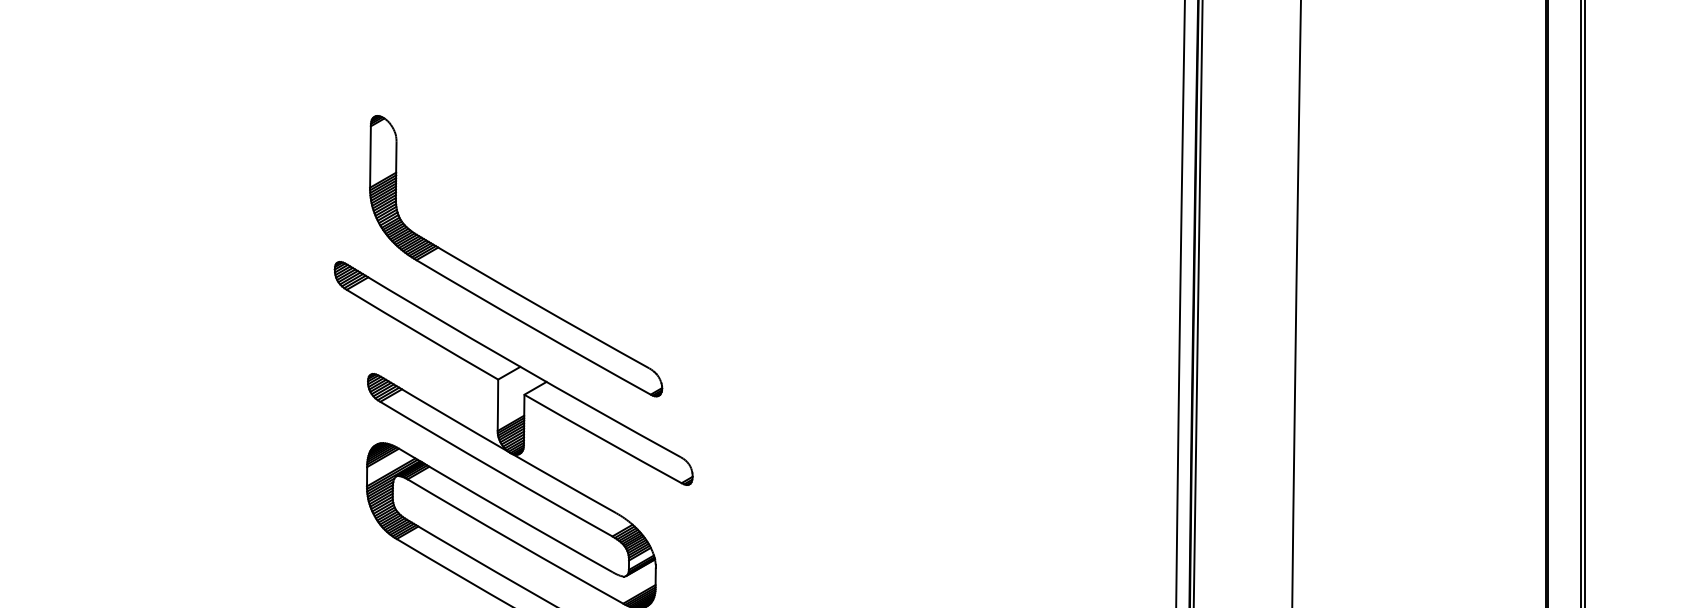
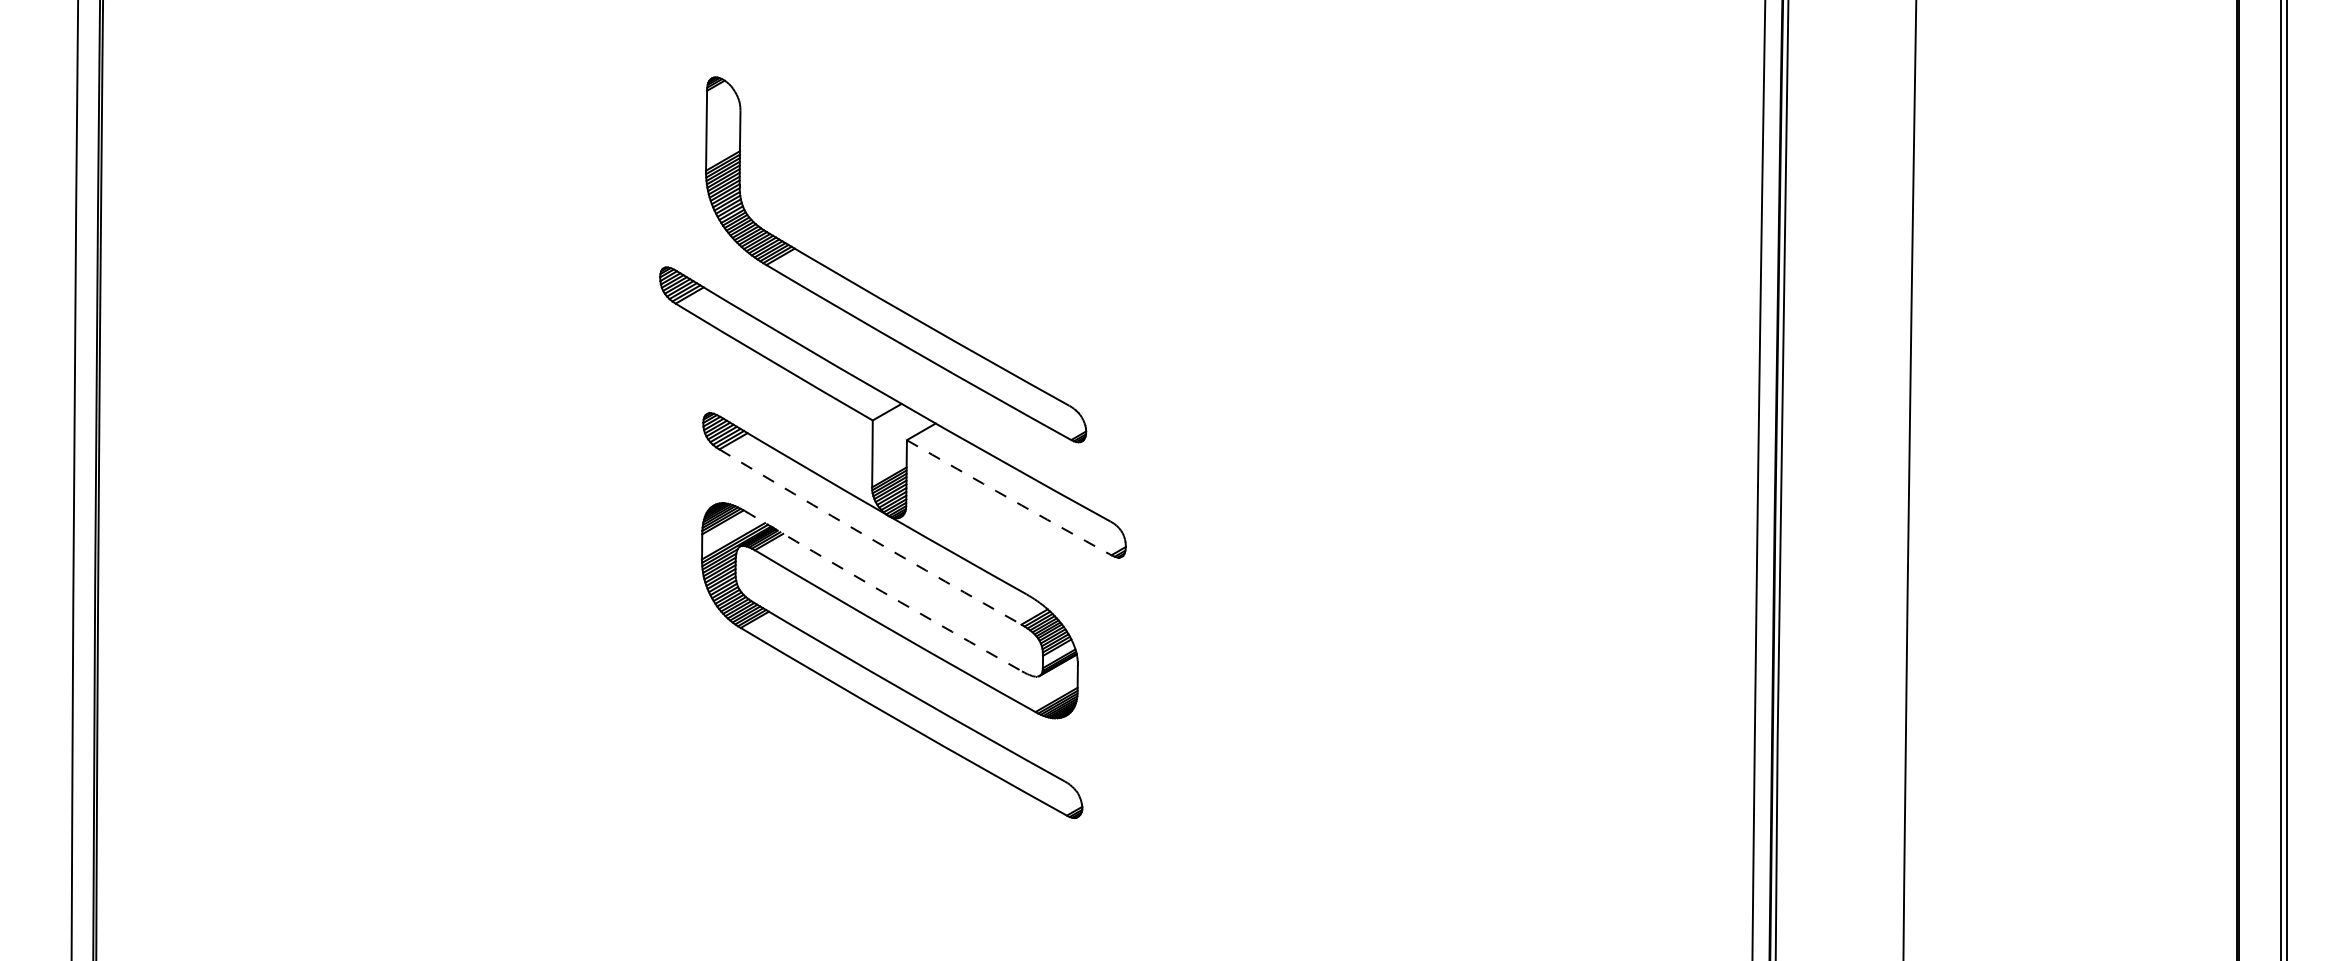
arc: (602, 439) -> (1008, 498), solid -> dashed
arc: (495, 470) -> (869, 538), solid -> dashed
arc: (505, 511) -> (882, 592), solid -> dashed

